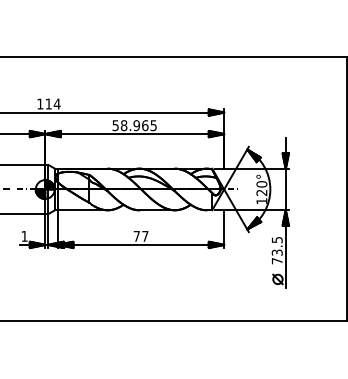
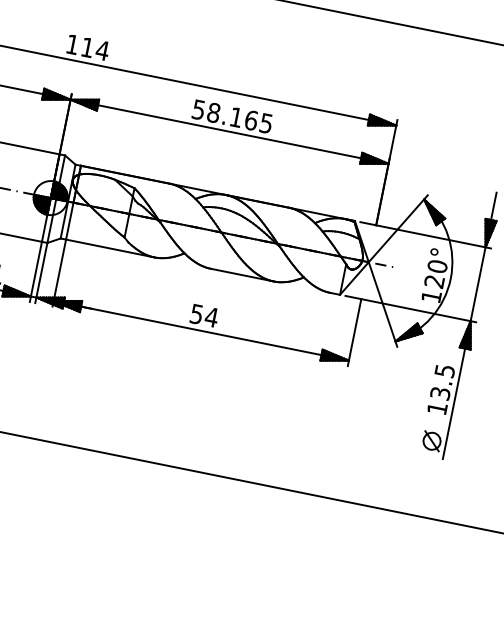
text: (136, 125) -> (235, 117), 58.965 -> 58.165
text: (140, 236) -> (203, 315), 77 -> 54
text: (276, 261) -> (435, 408), 73.5 -> 13.5

